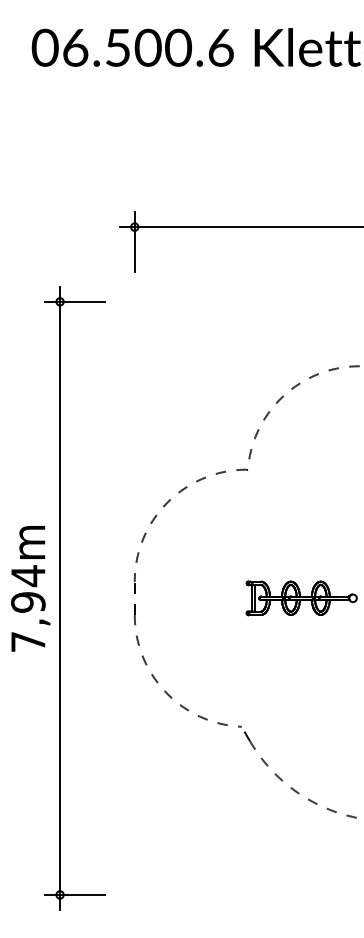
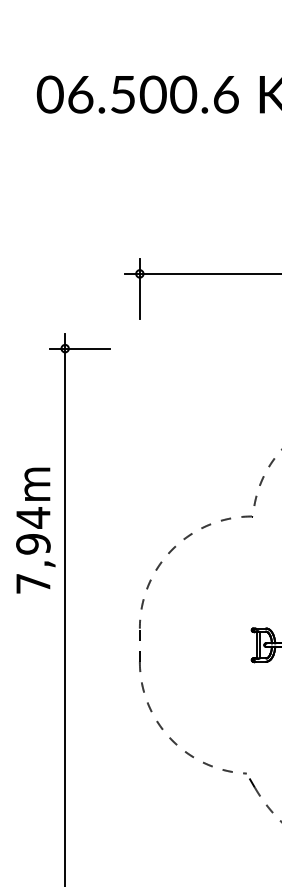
text: (30, 588) -> (35, 530), moved

